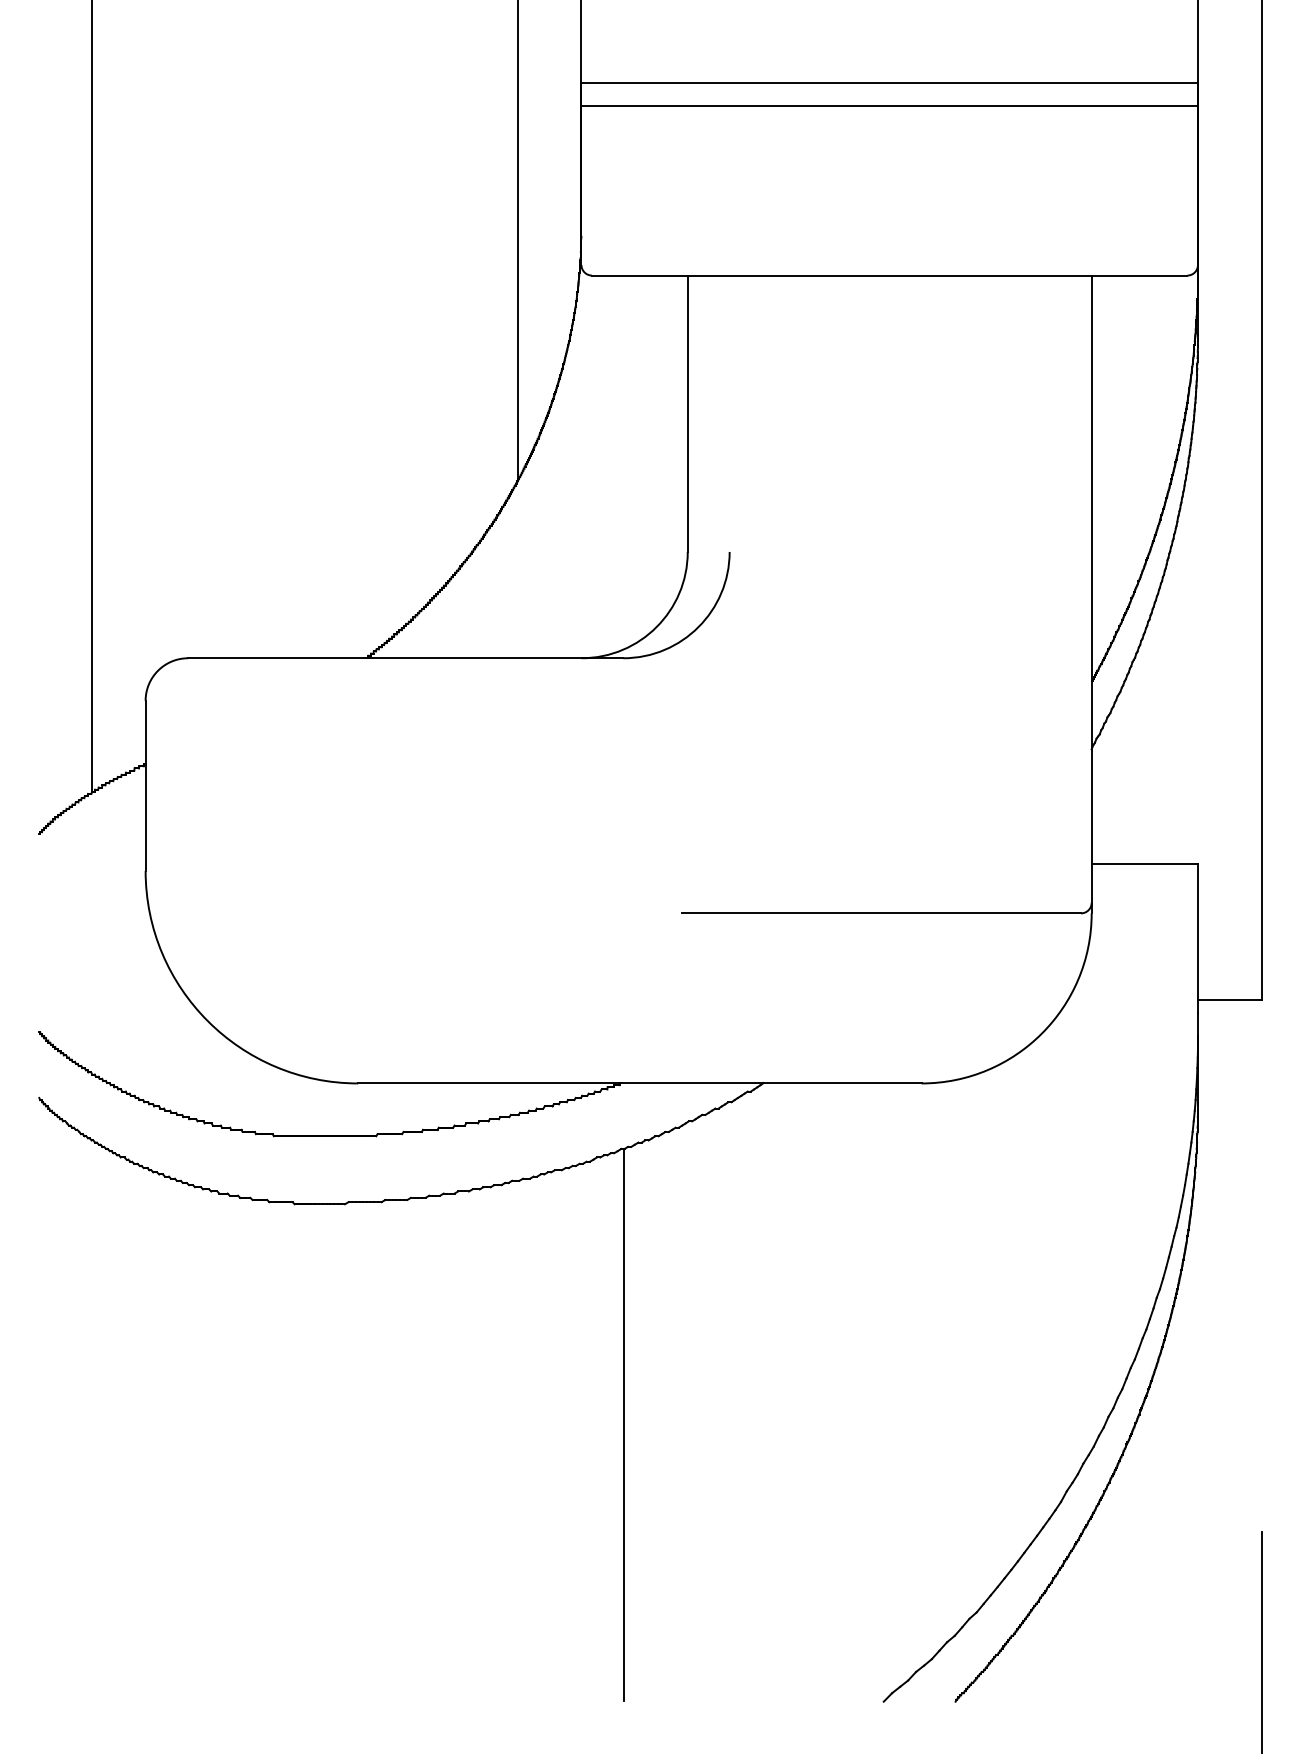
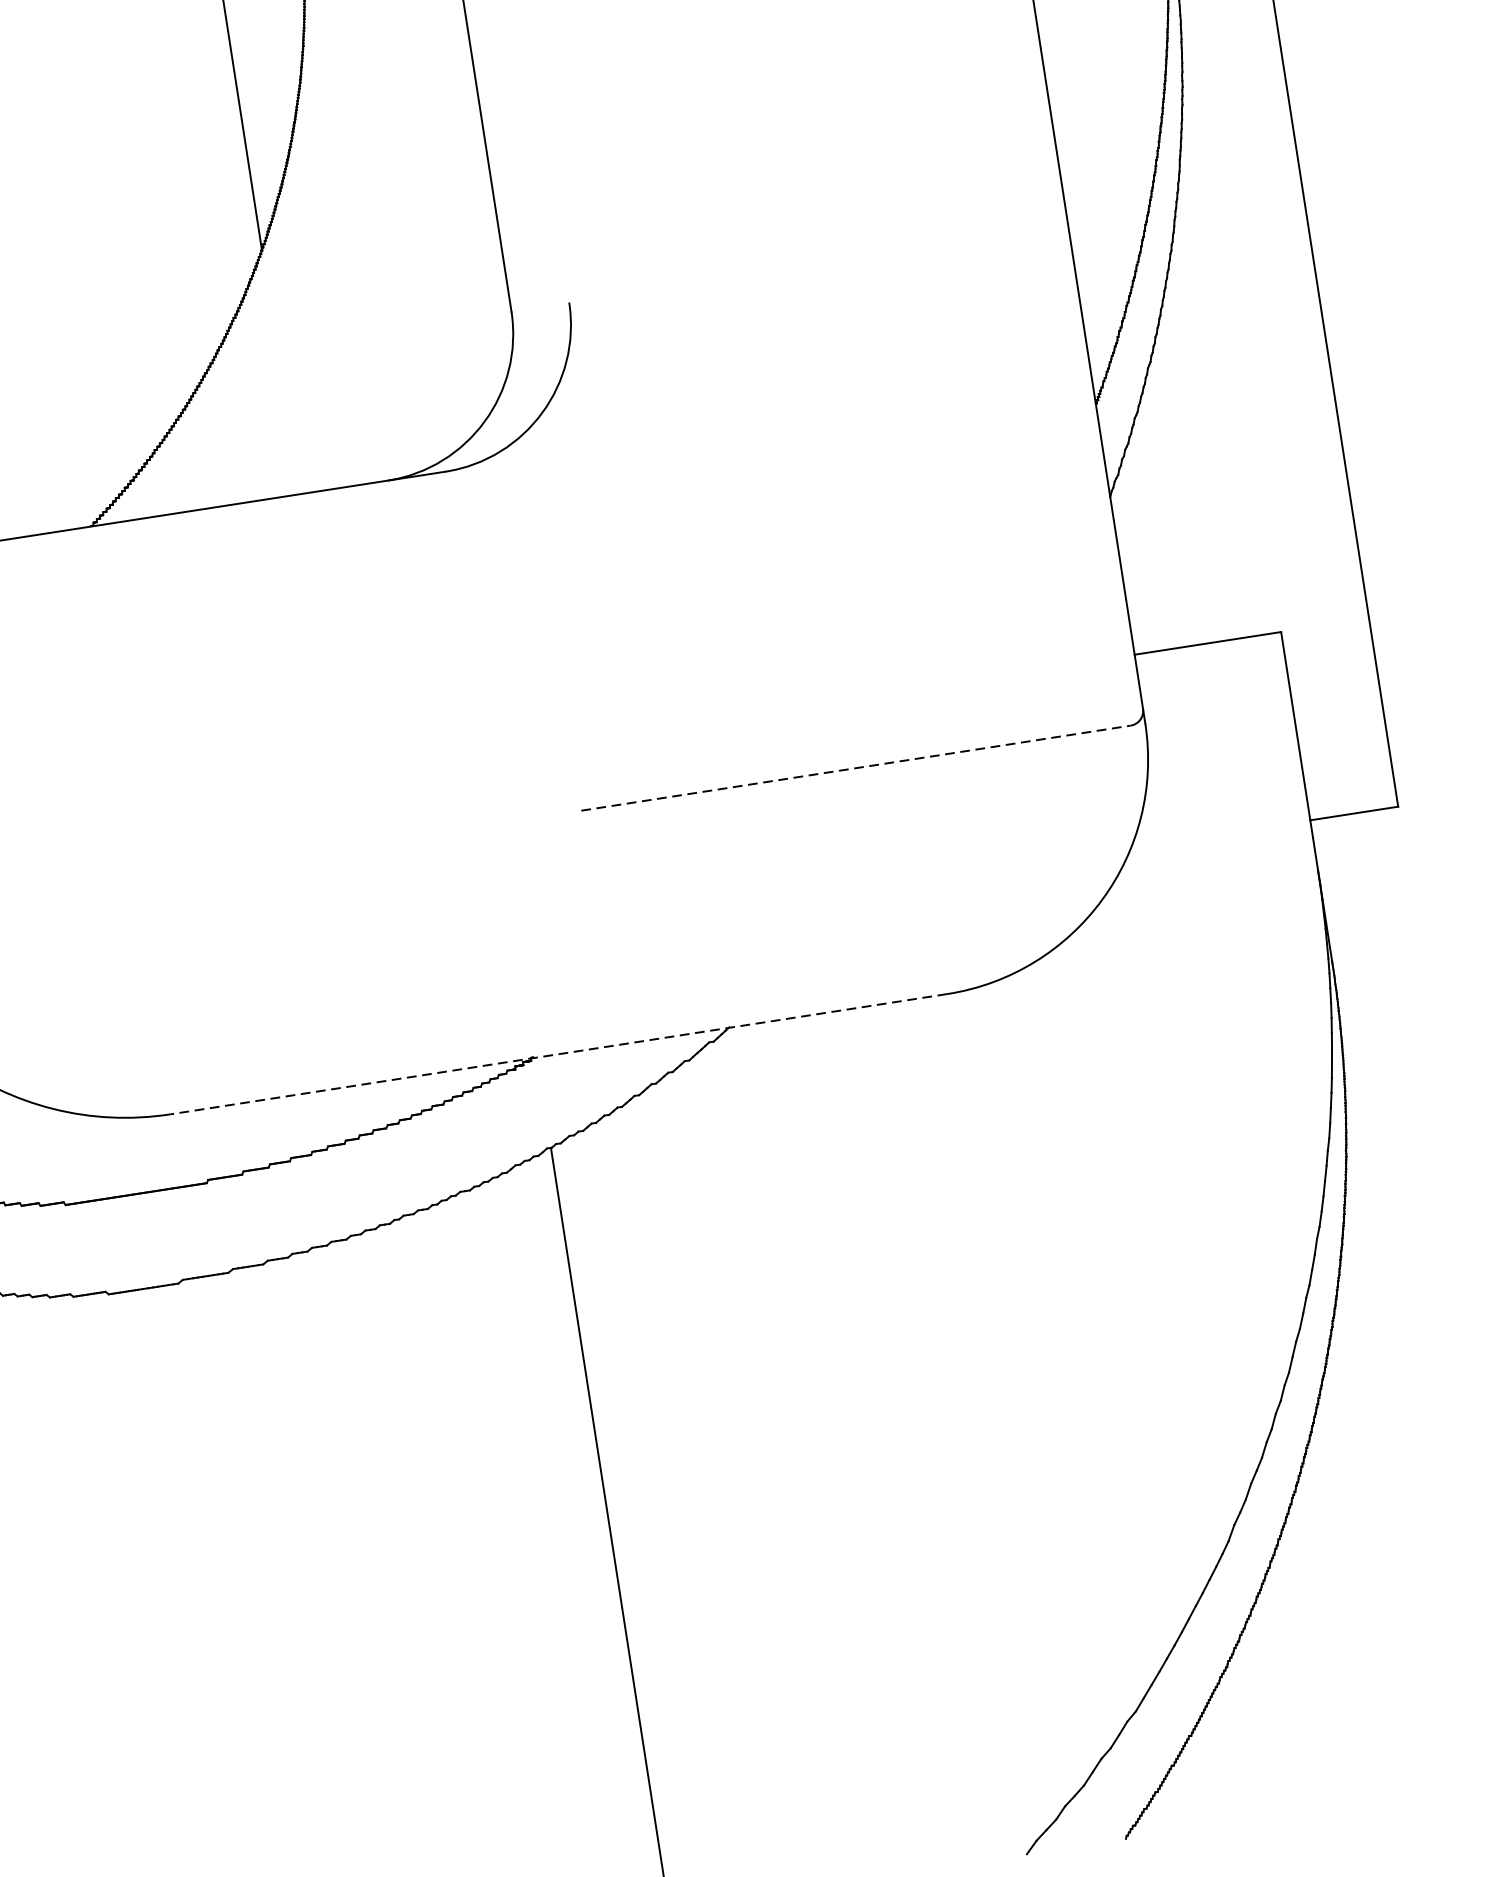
line: (882, 913) -> (857, 768), solid -> dashed
line: (639, 1083) -> (558, 1054), solid -> dashed

